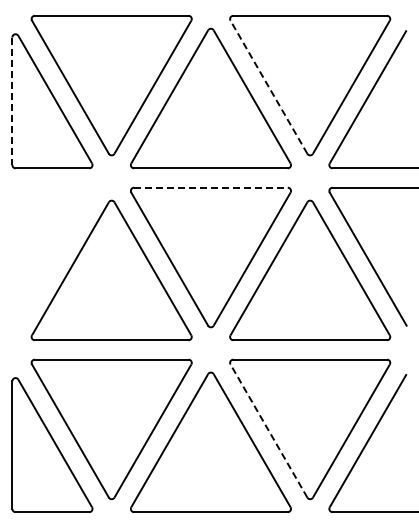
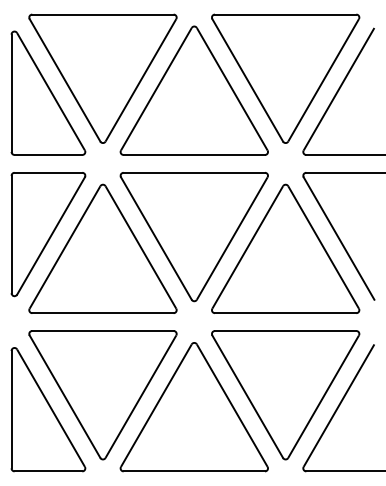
line: (268, 87) -> (247, 80), dashed -> solid
line: (12, 101) -> (11, 93), dashed -> solid
line: (210, 187) -> (193, 172), dashed -> solid
part: (52, 254) -> (48, 234), added
line: (268, 431) -> (247, 397), dashed -> solid

